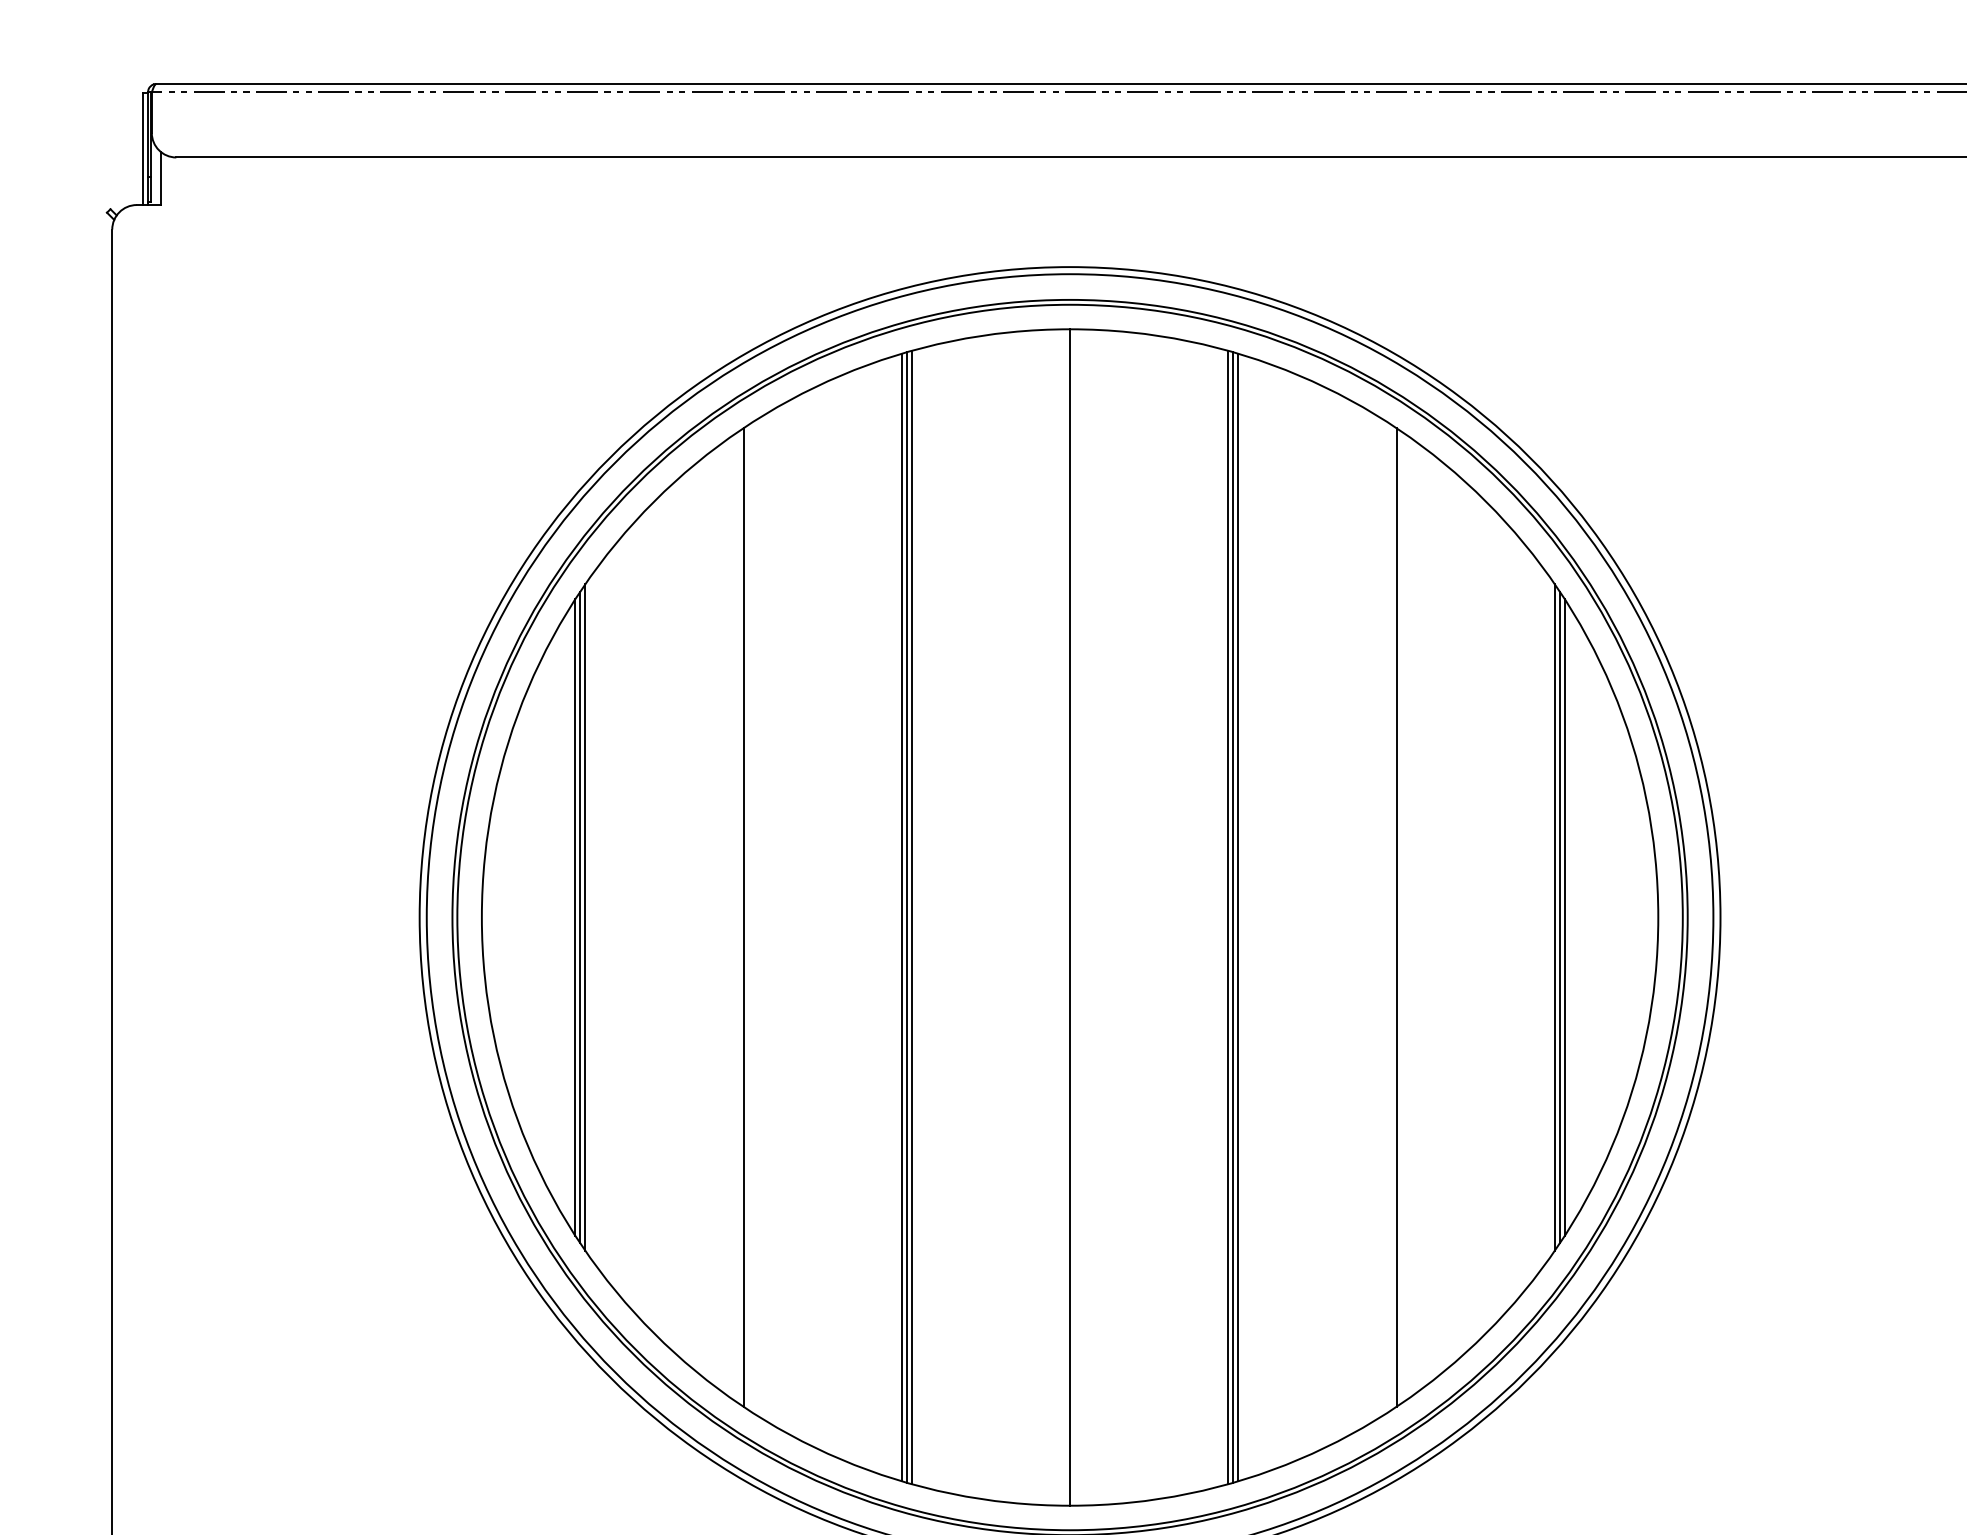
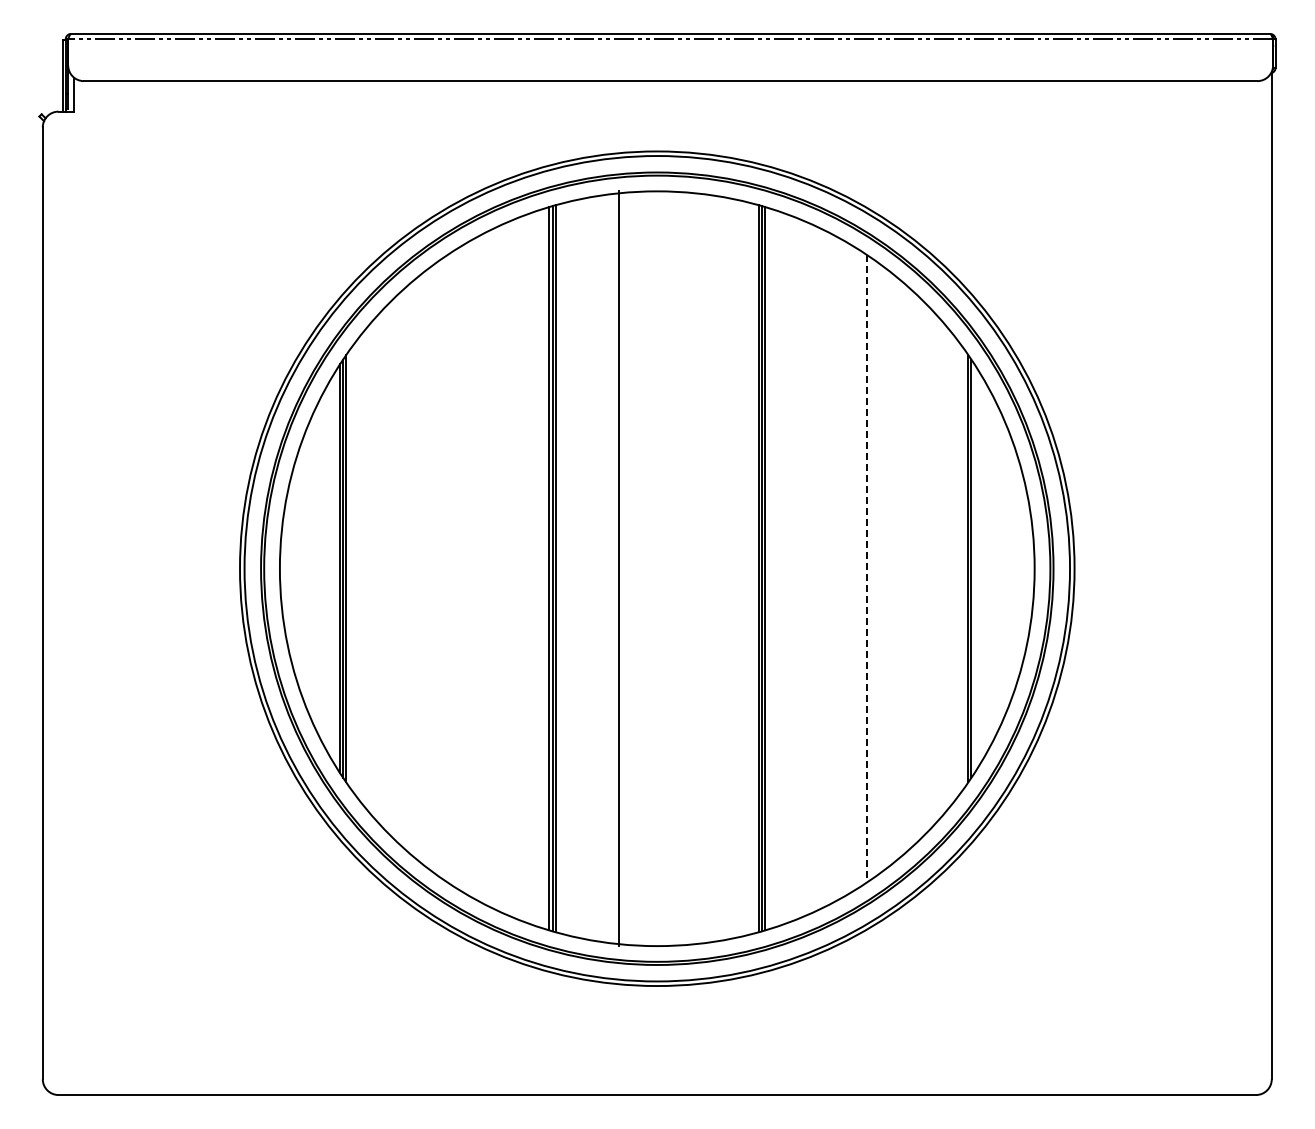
line: (743, 917) -> (447, 568), removed
line: (1070, 917) -> (619, 568), moved
line: (1396, 917) -> (866, 568), solid -> dashed
line: (1564, 917) -> (974, 568), removed

